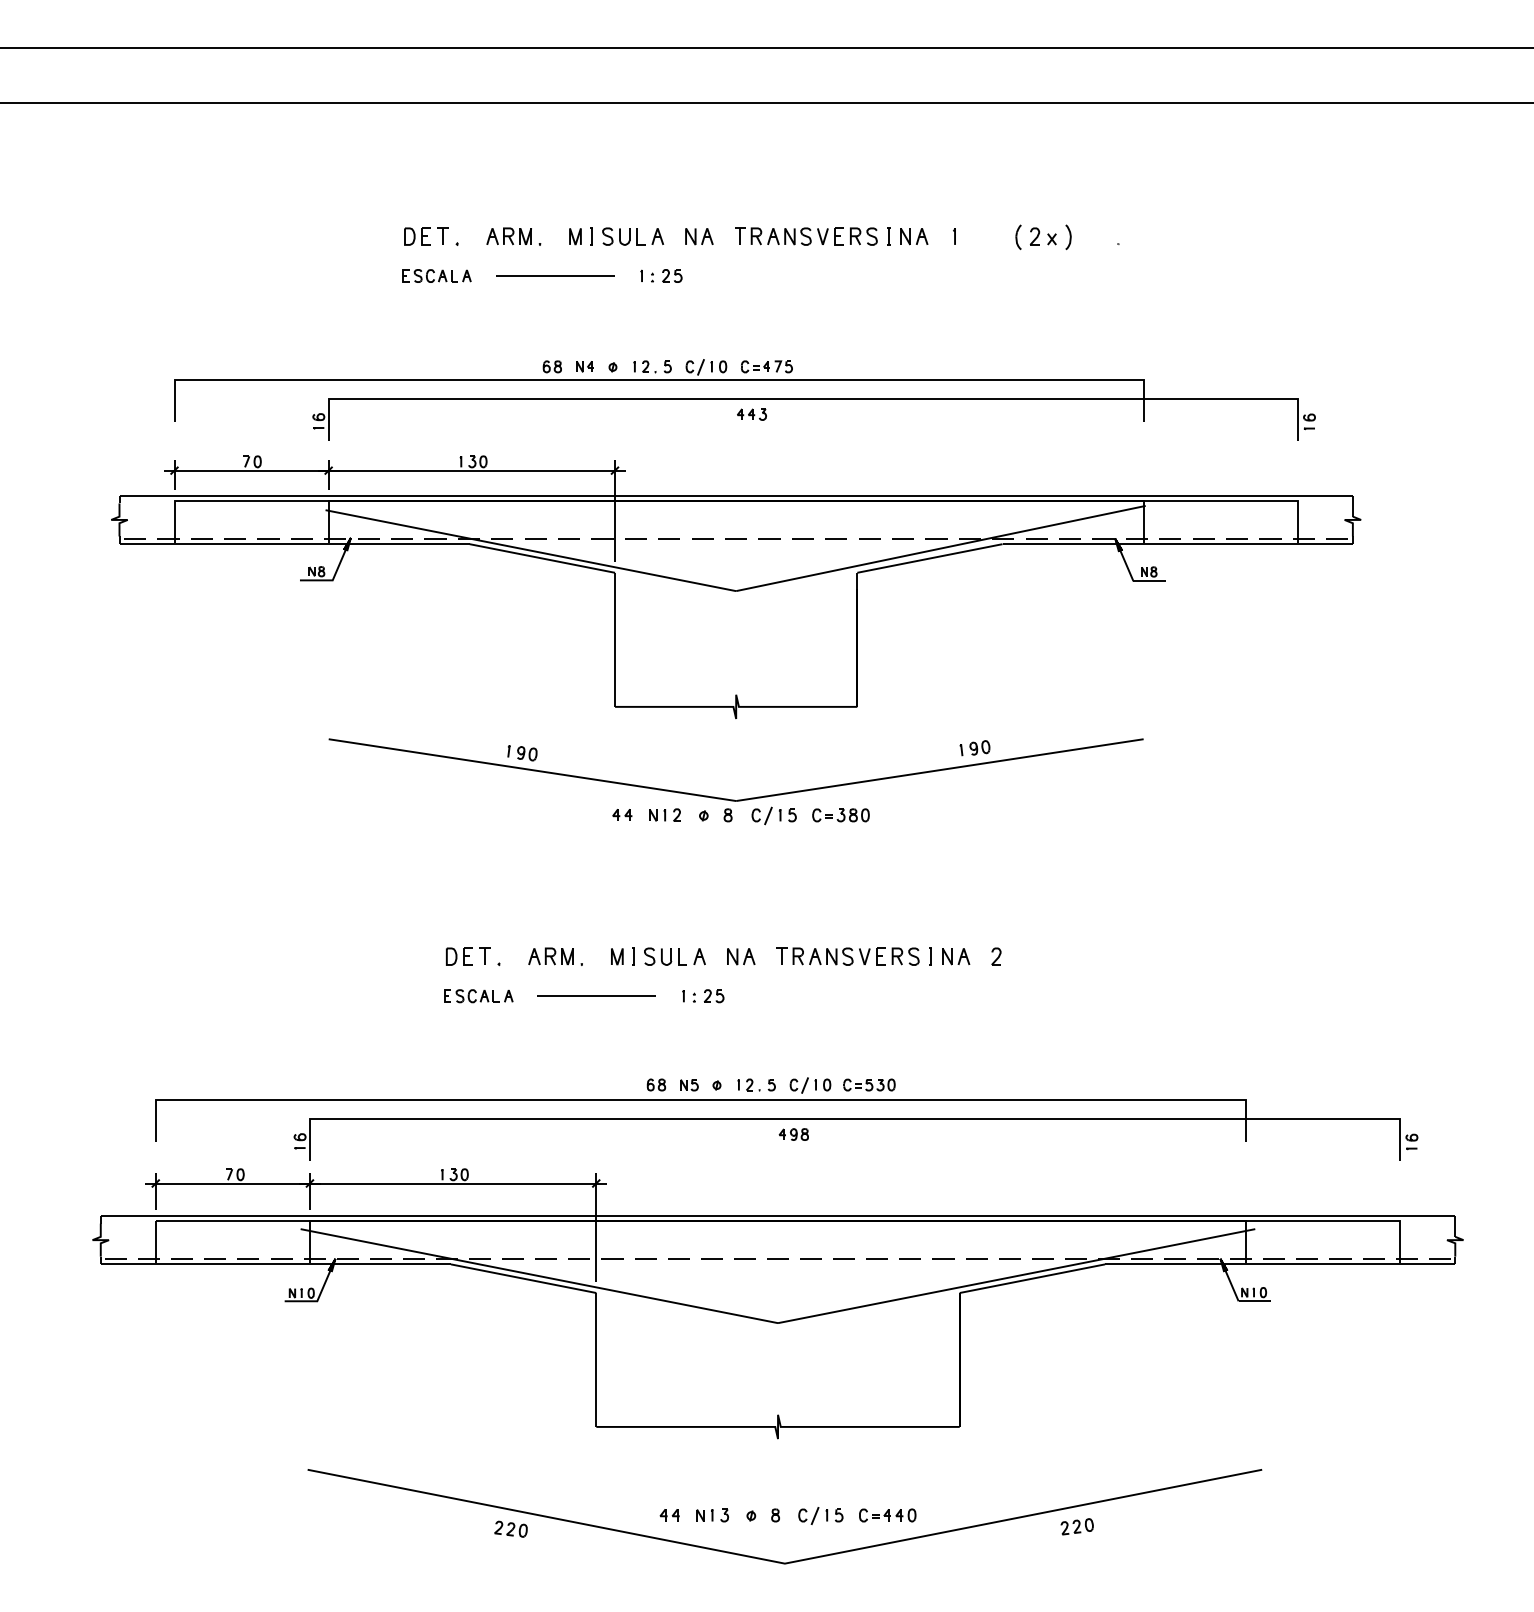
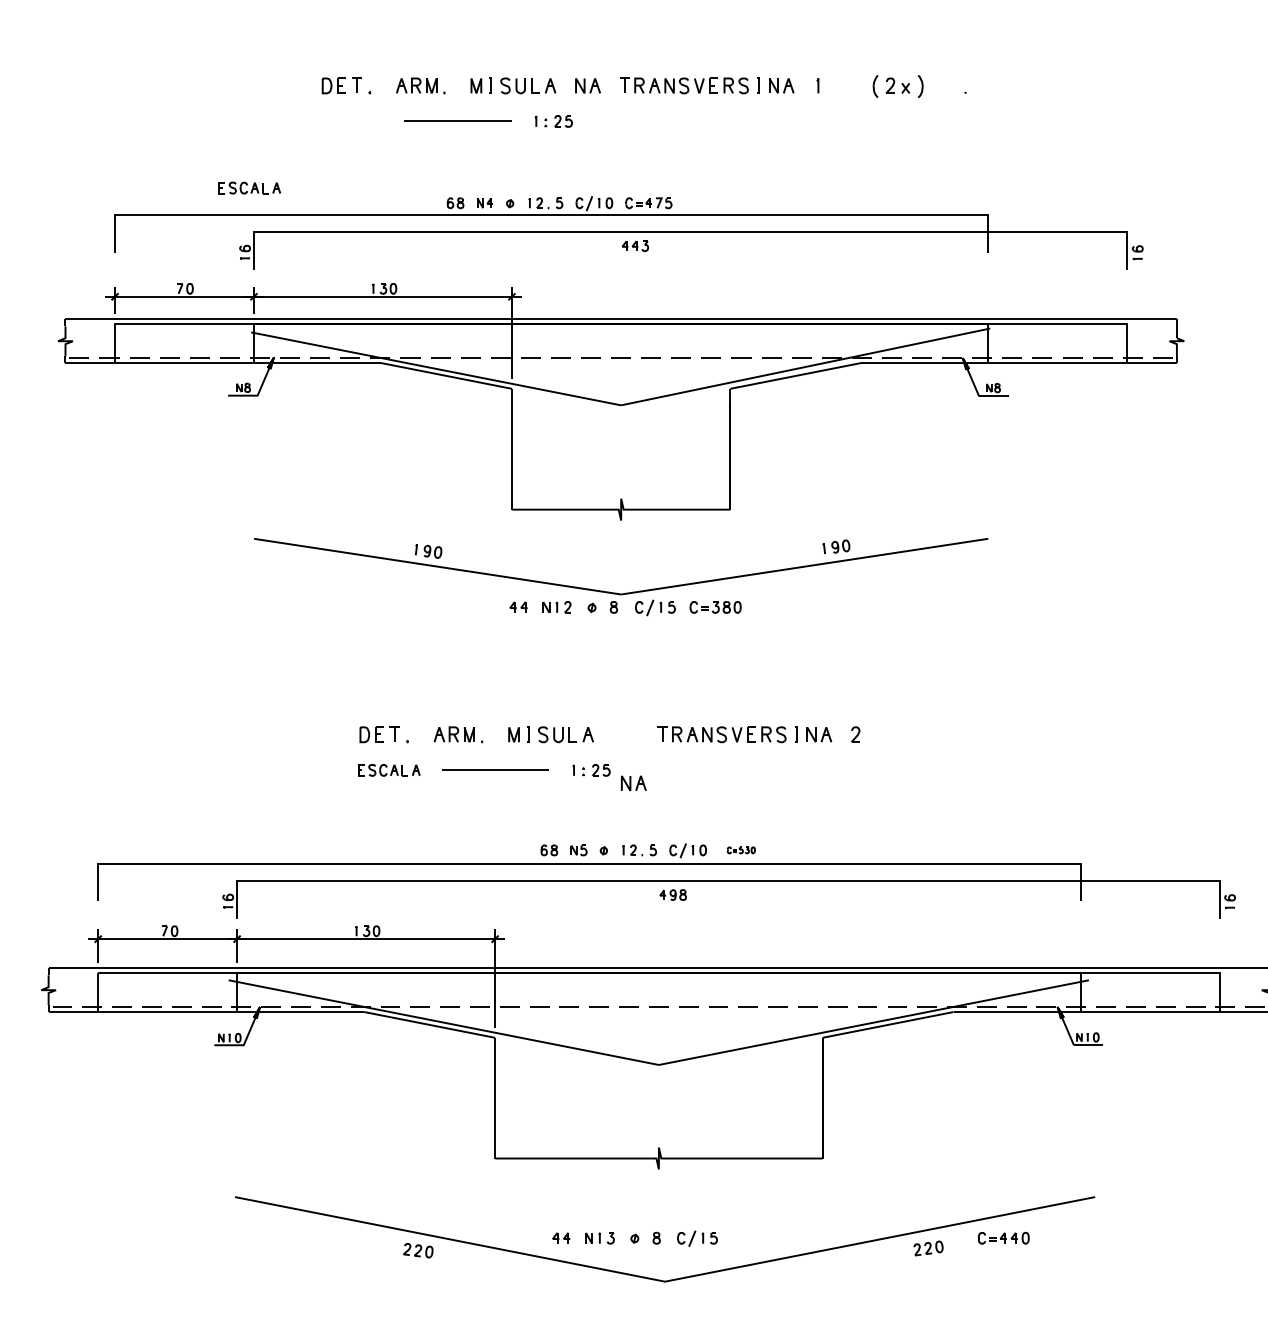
part: (436, 275) -> (249, 187), moved
part: (741, 956) -> (634, 783), moved
part: (869, 1084) -> (741, 849), size x0.6
part: (887, 1515) -> (1003, 1238), moved

